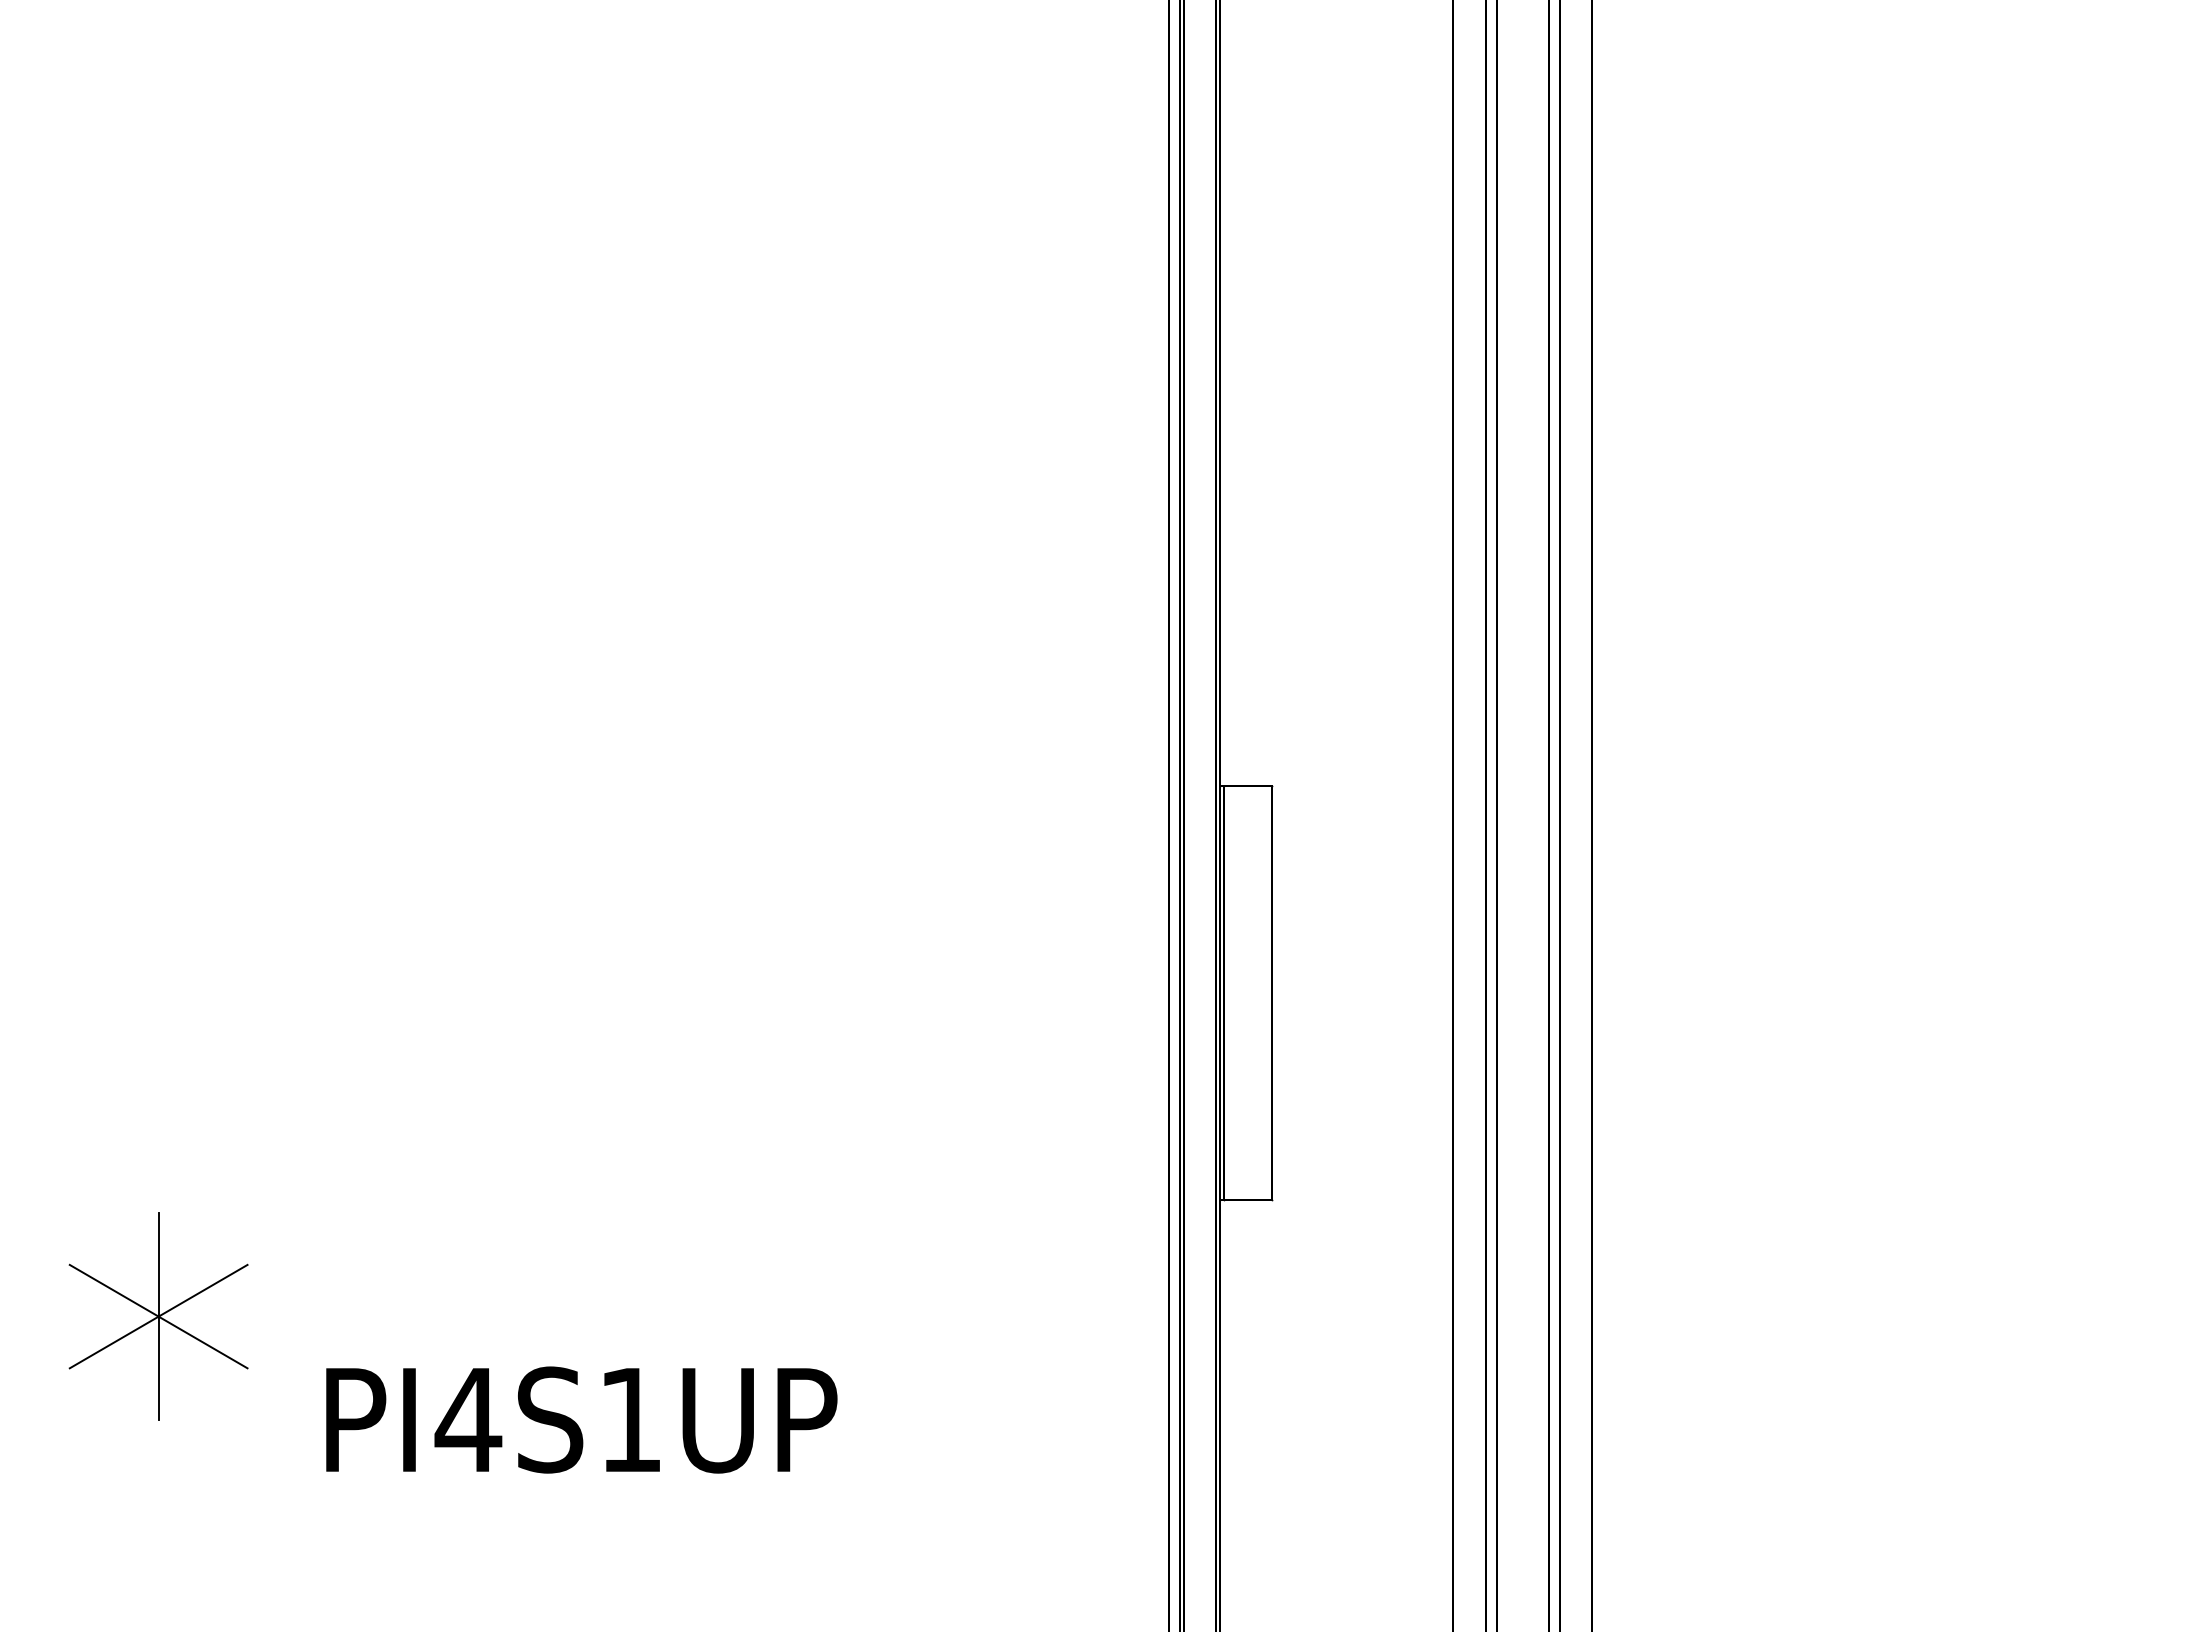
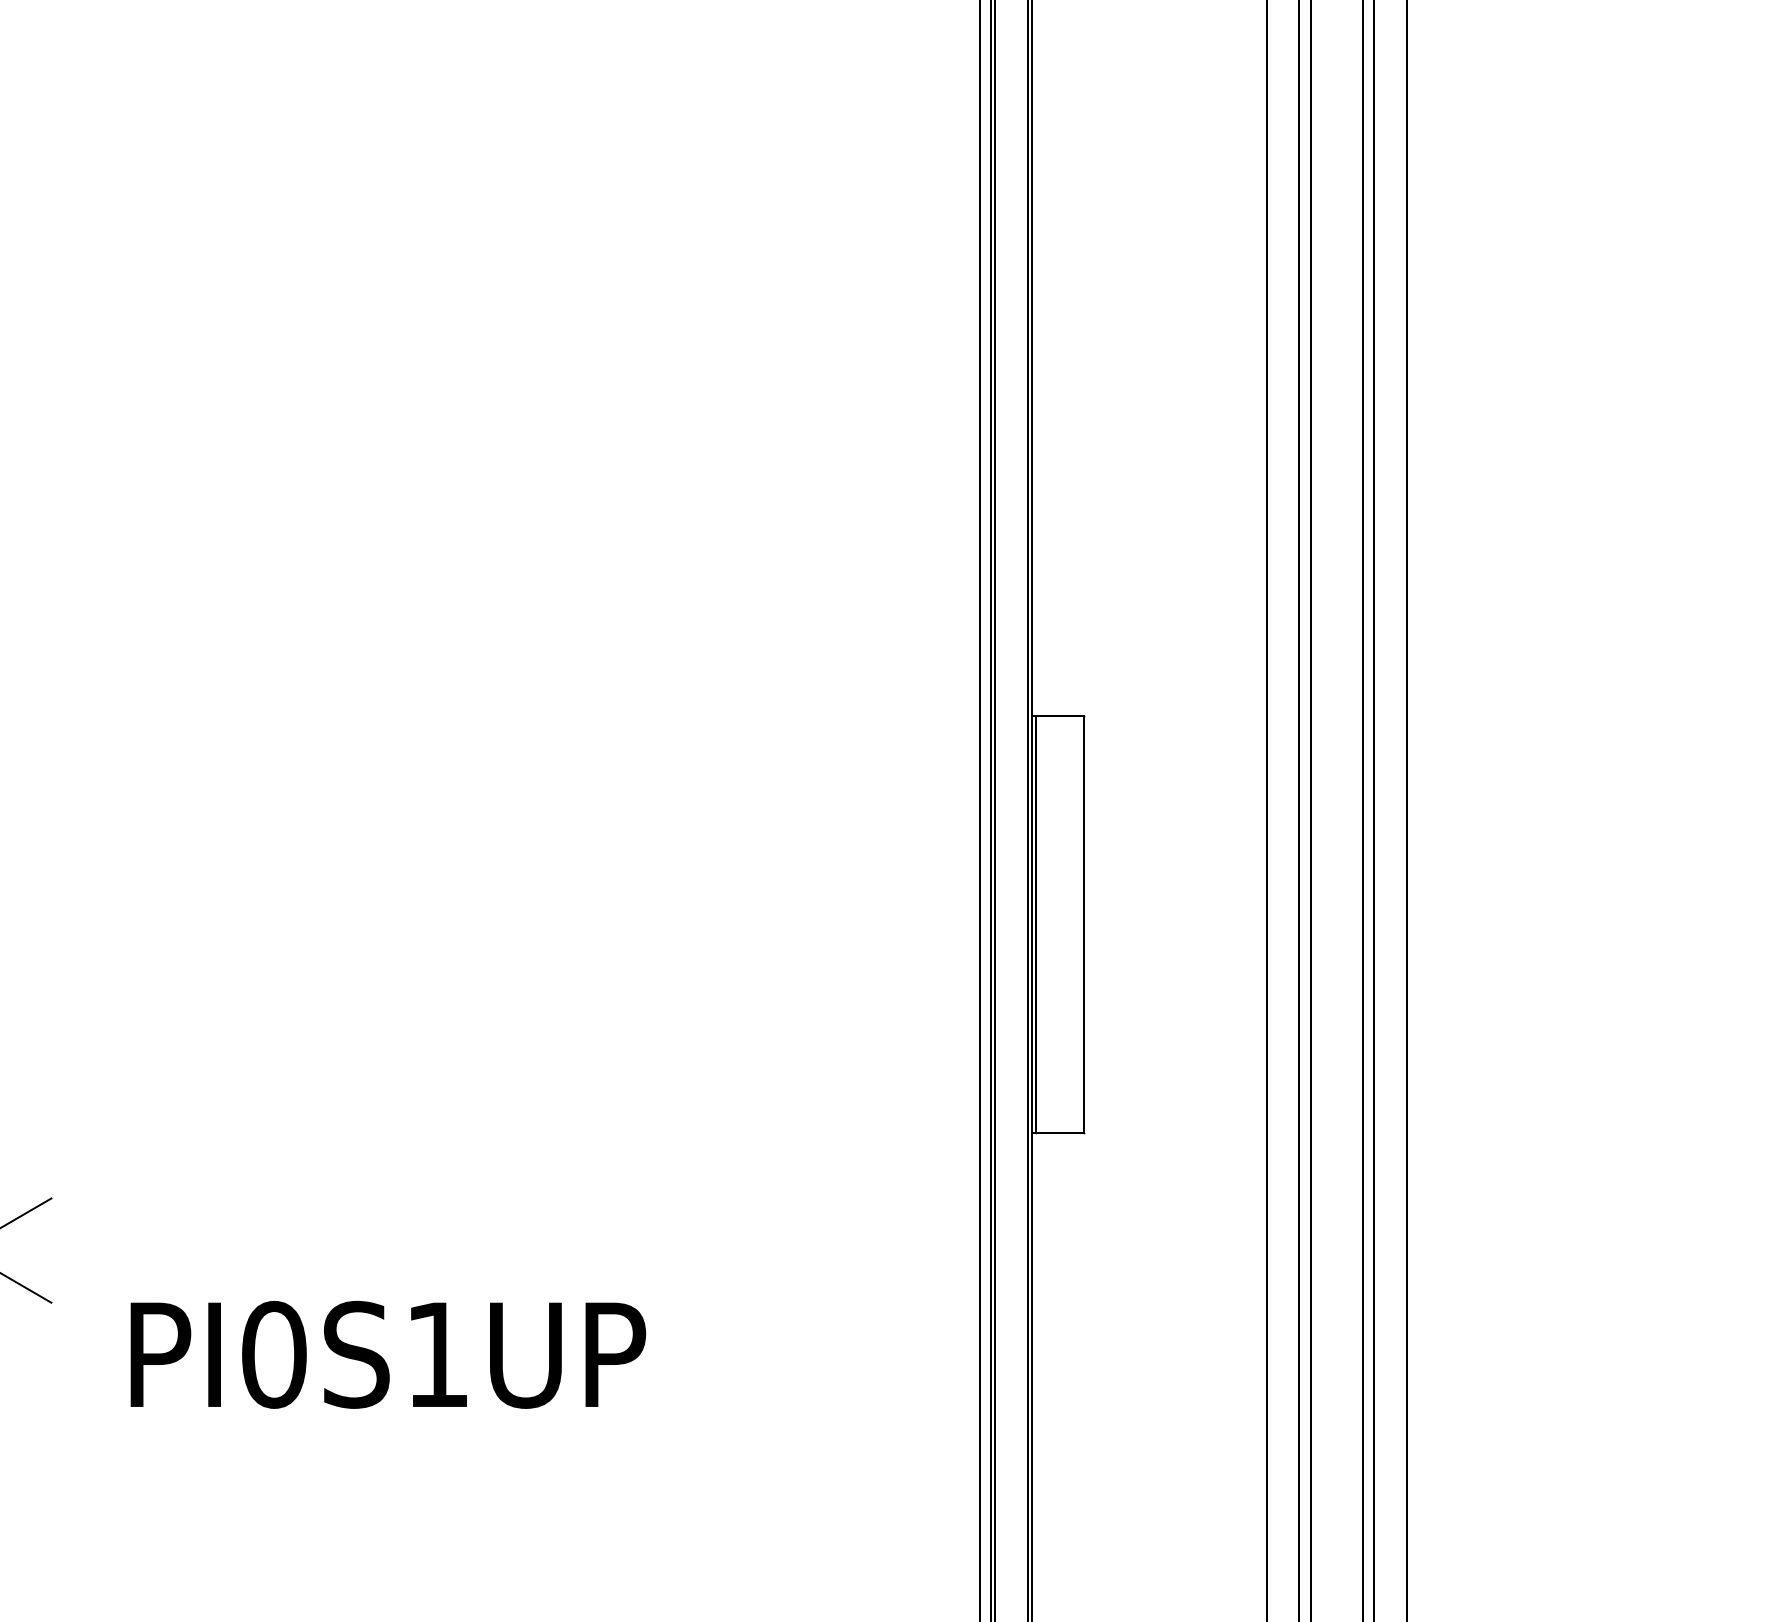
text: (468, 1419) -> (274, 1354), PI4S1UP -> PI0S1UP

